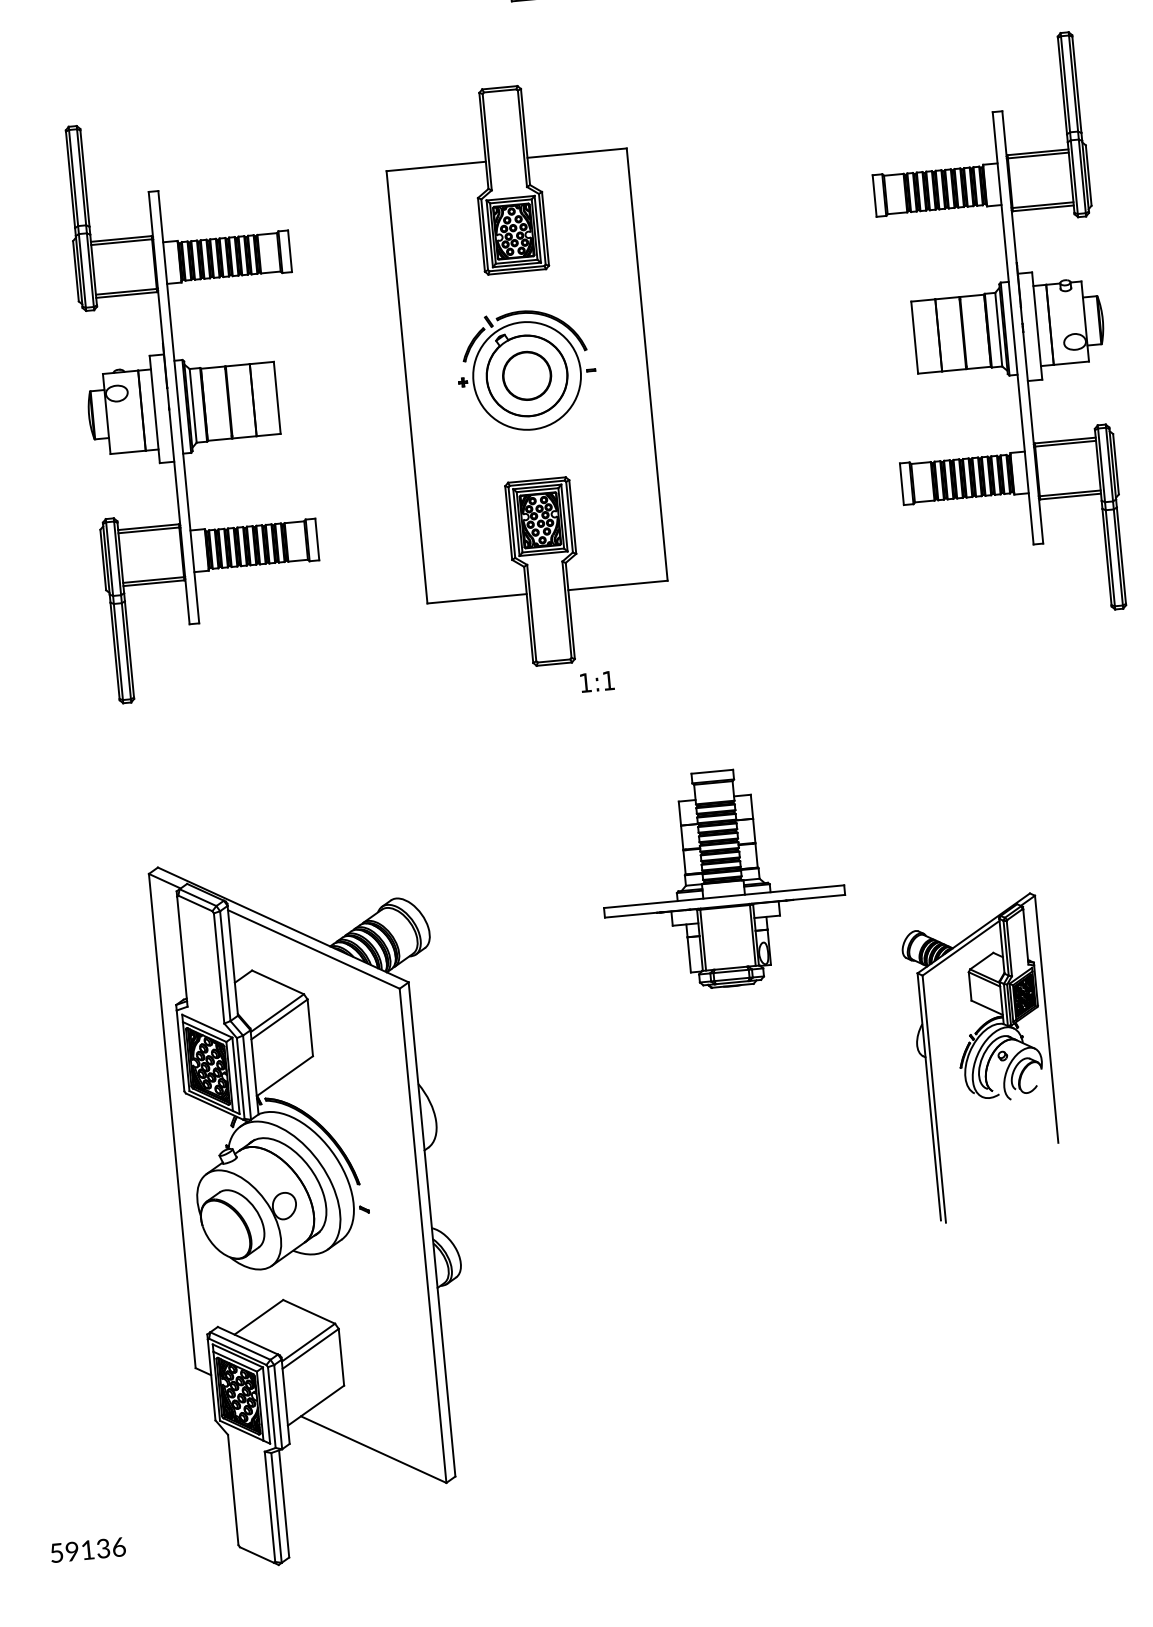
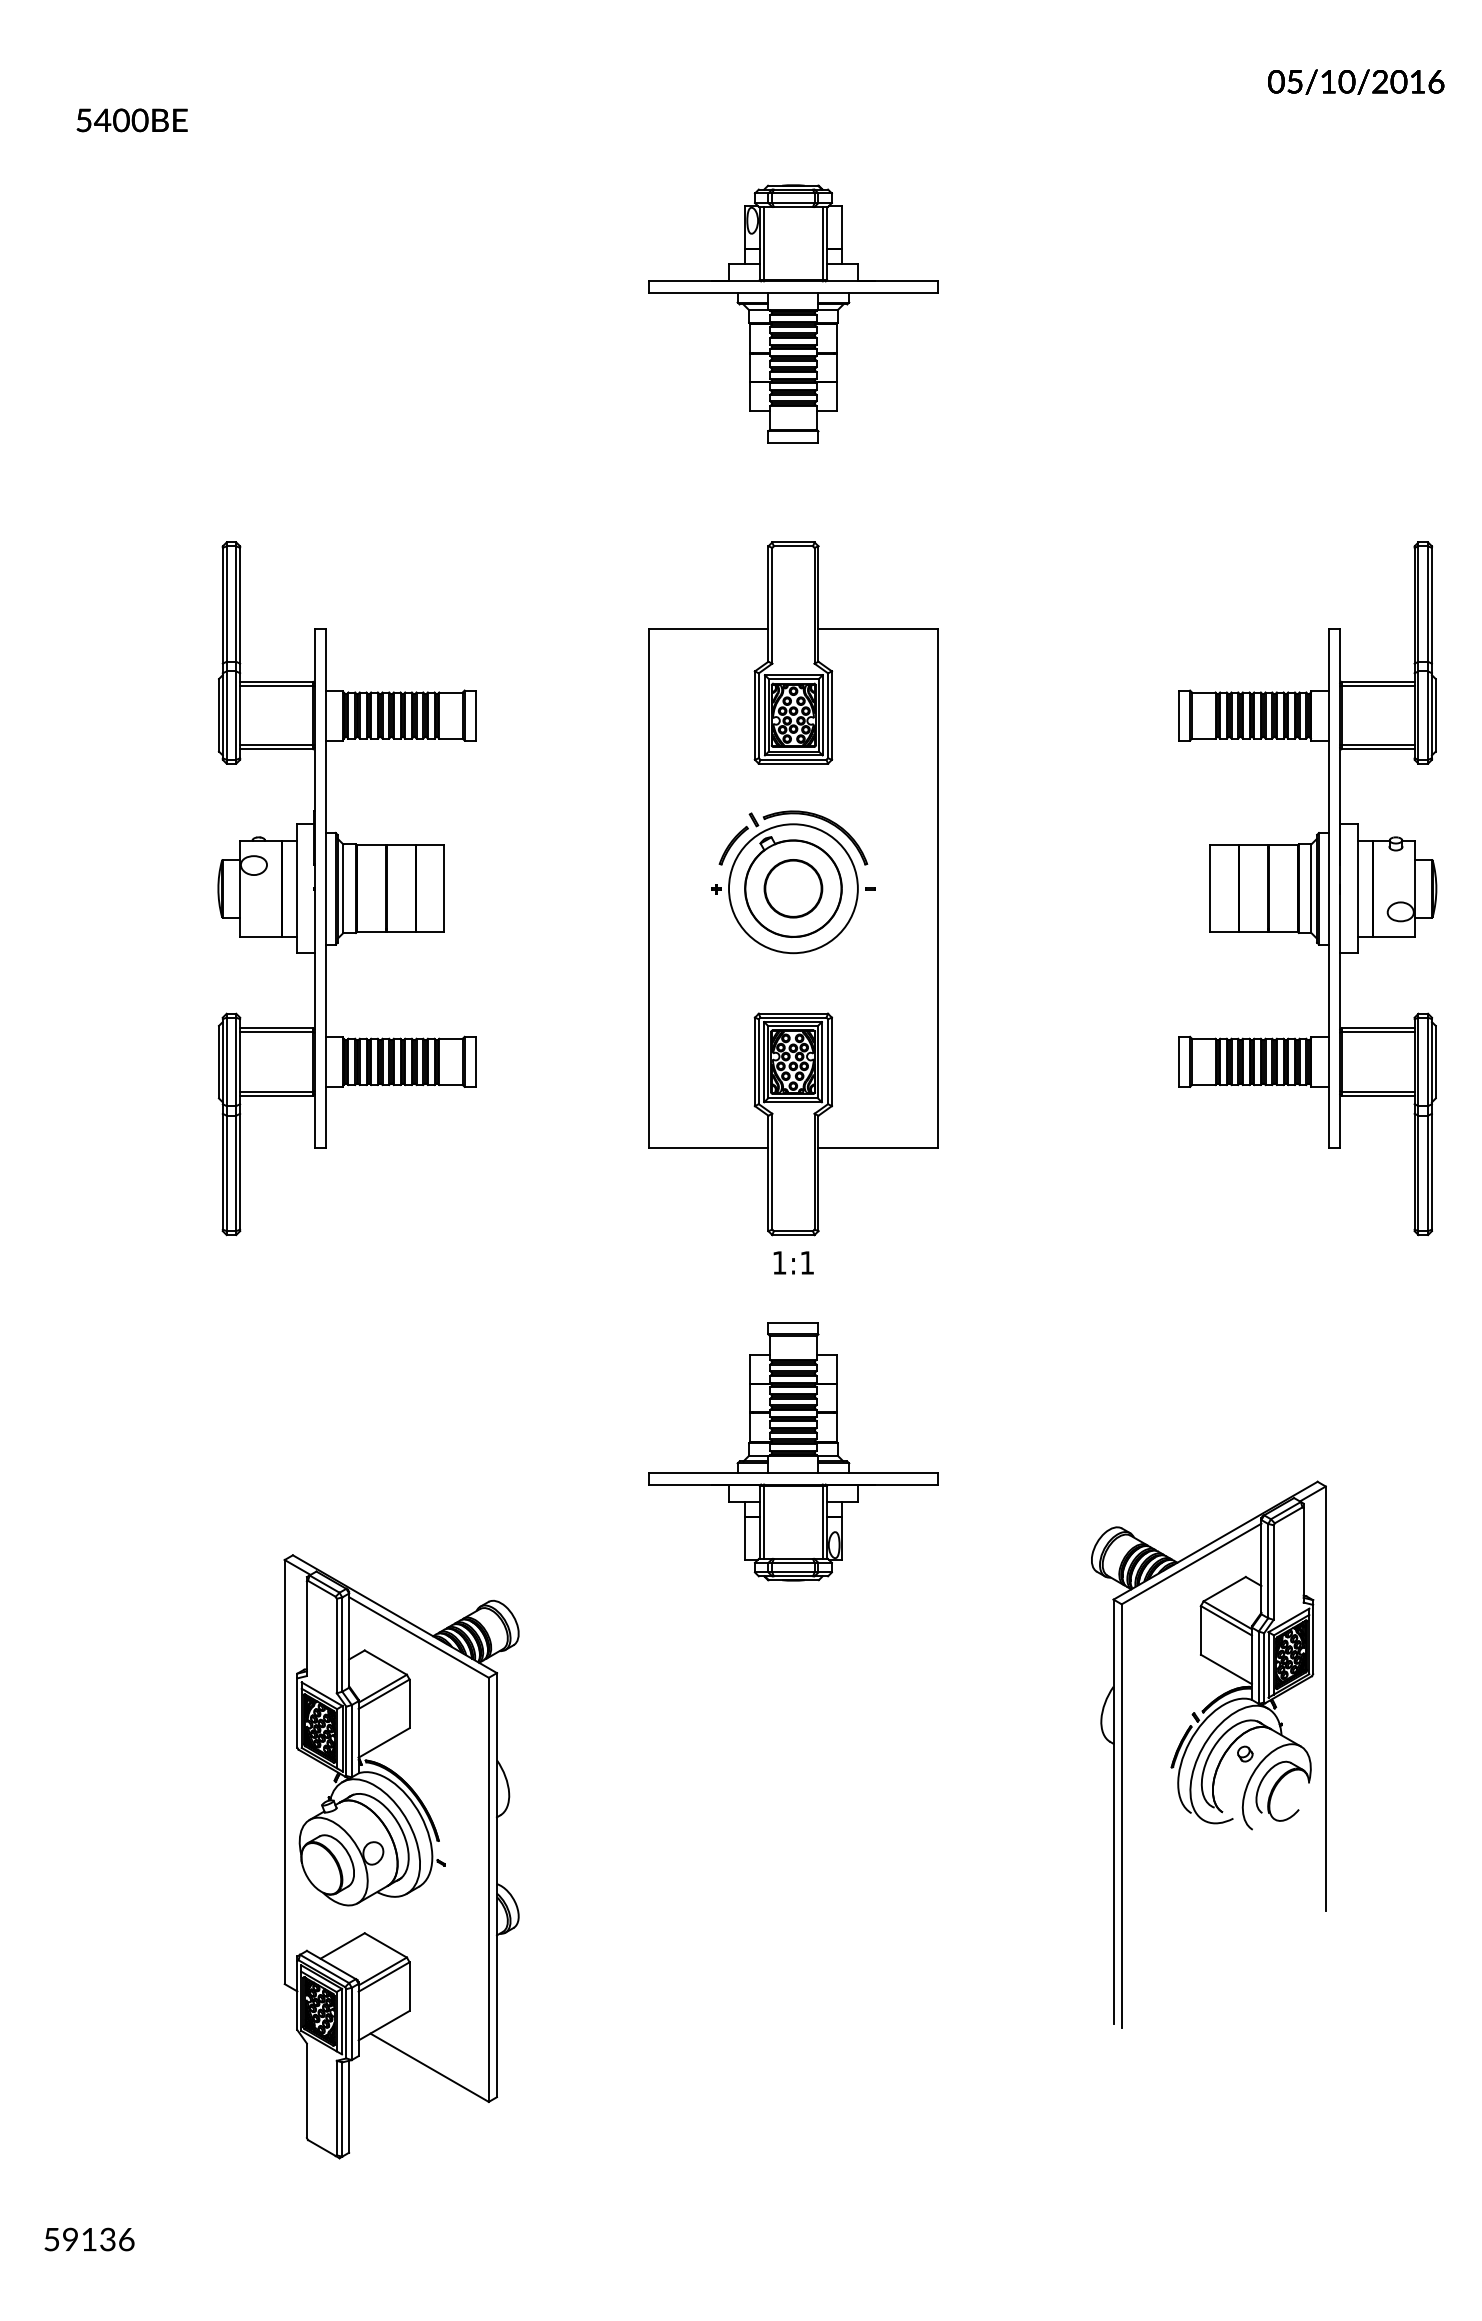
part: (527, 375) -> (793, 888), moved
part: (722, 878) -> (793, 1451), moved
part: (981, 1058) -> (1208, 1754), size x1.43
part: (317, 1206) -> (401, 1856), size x0.71

